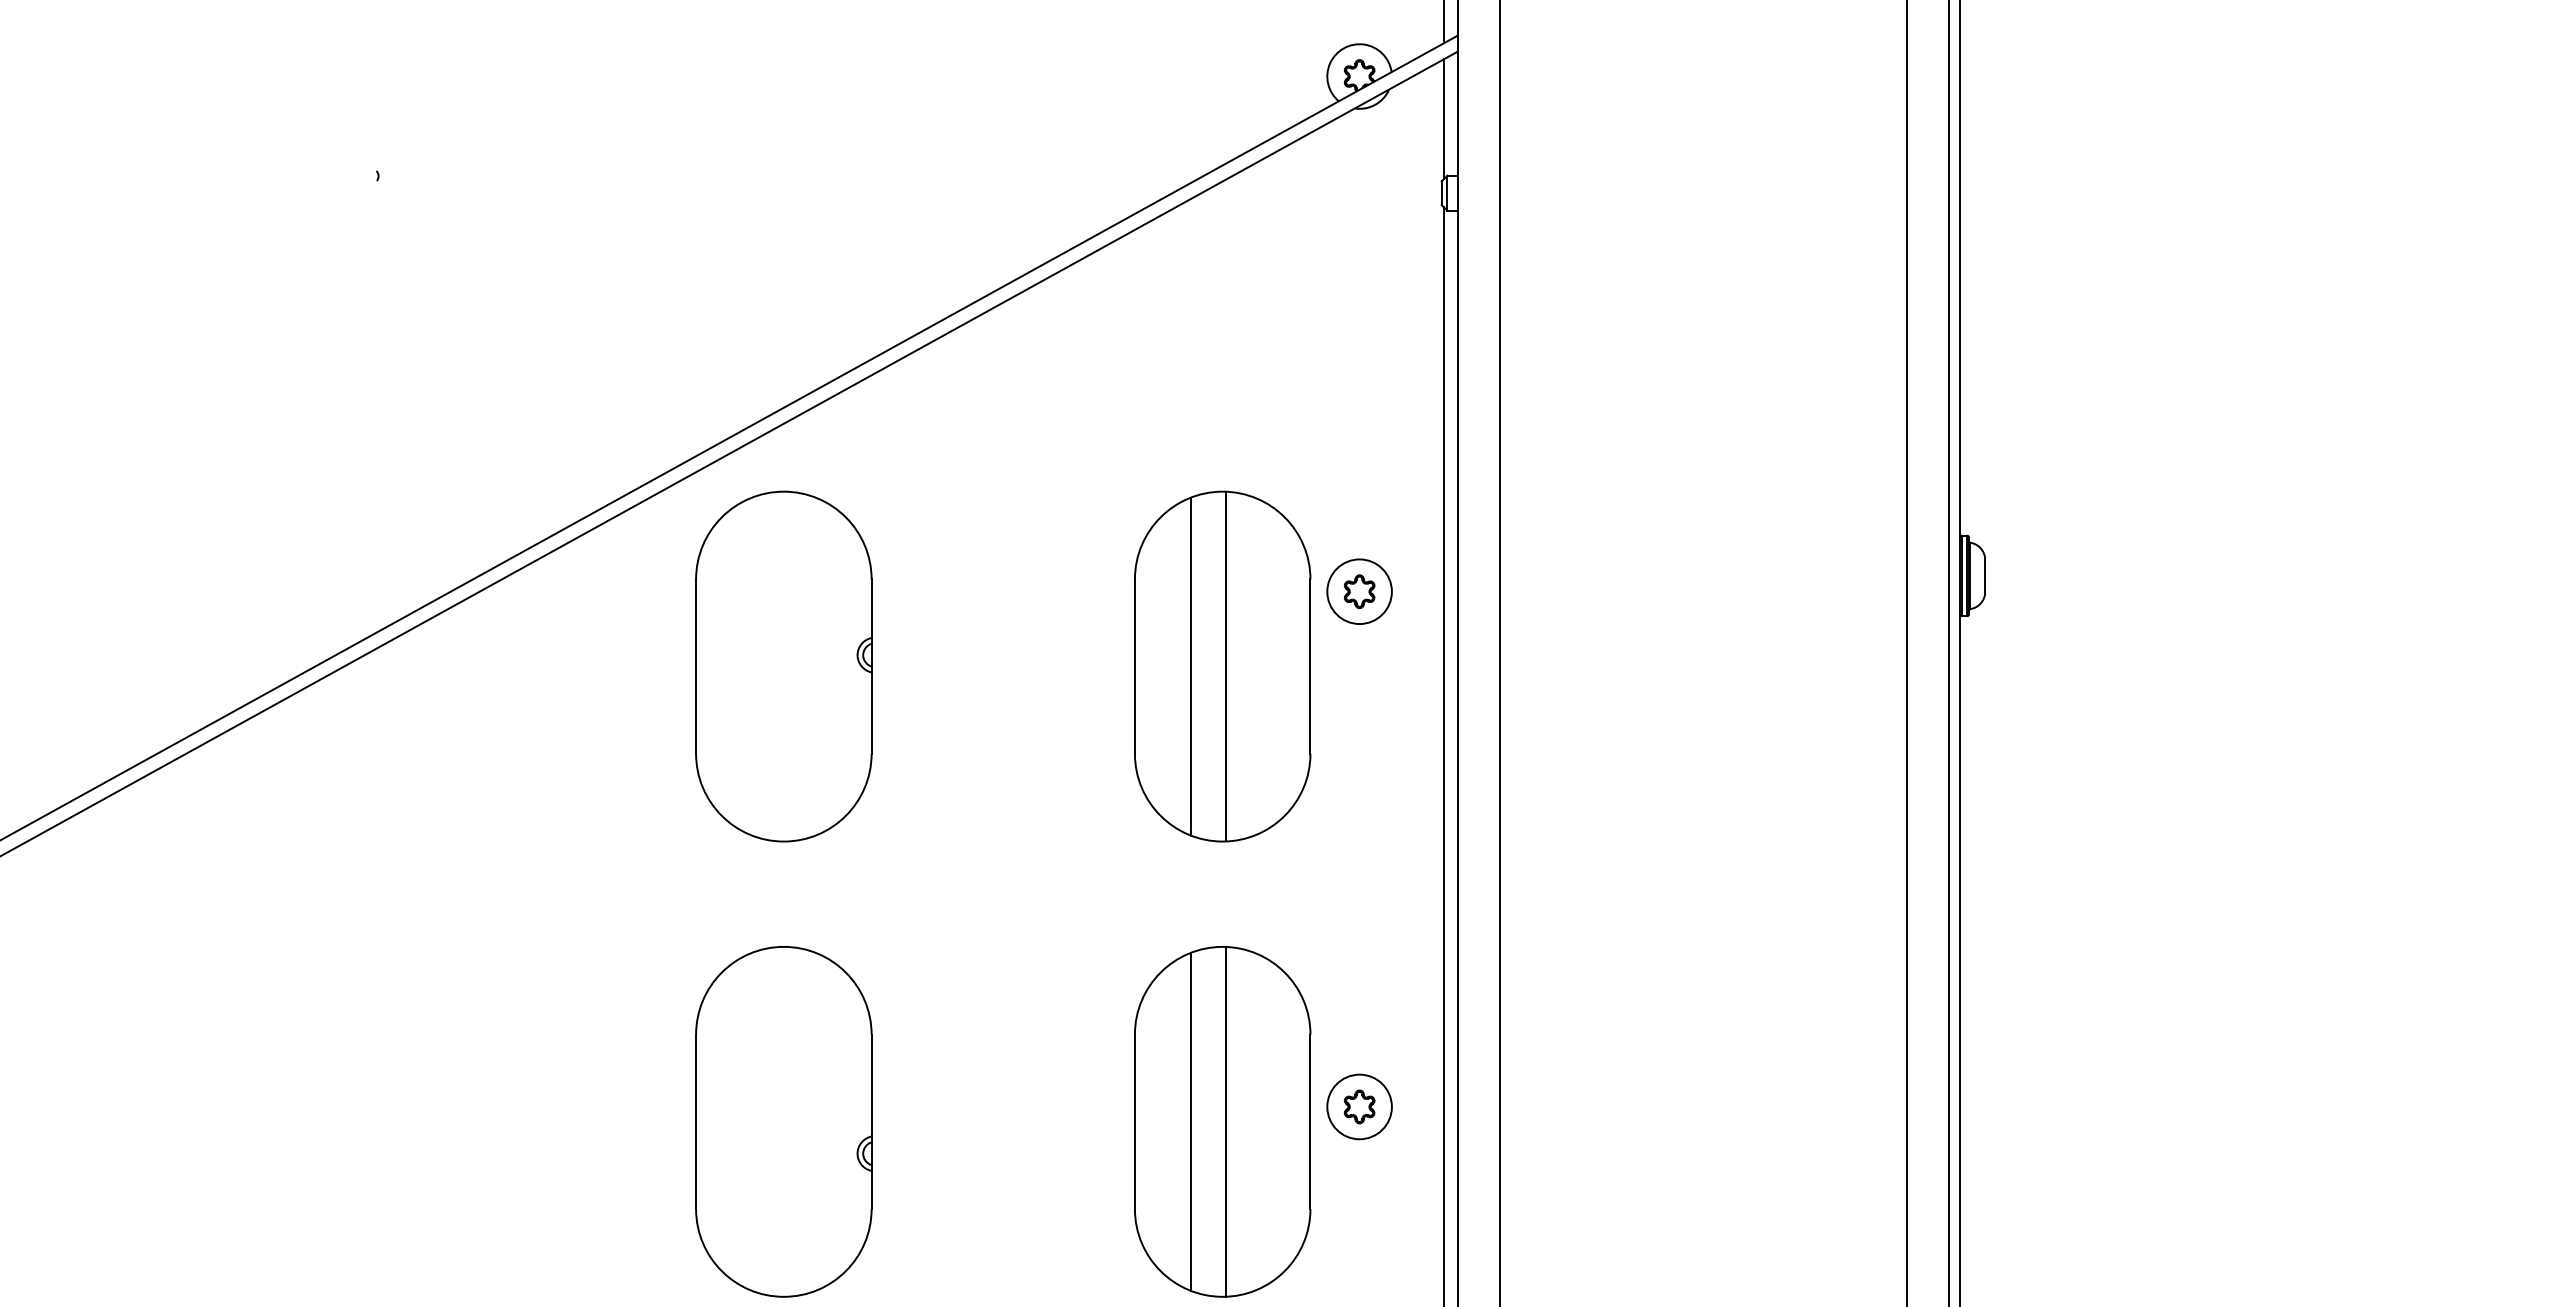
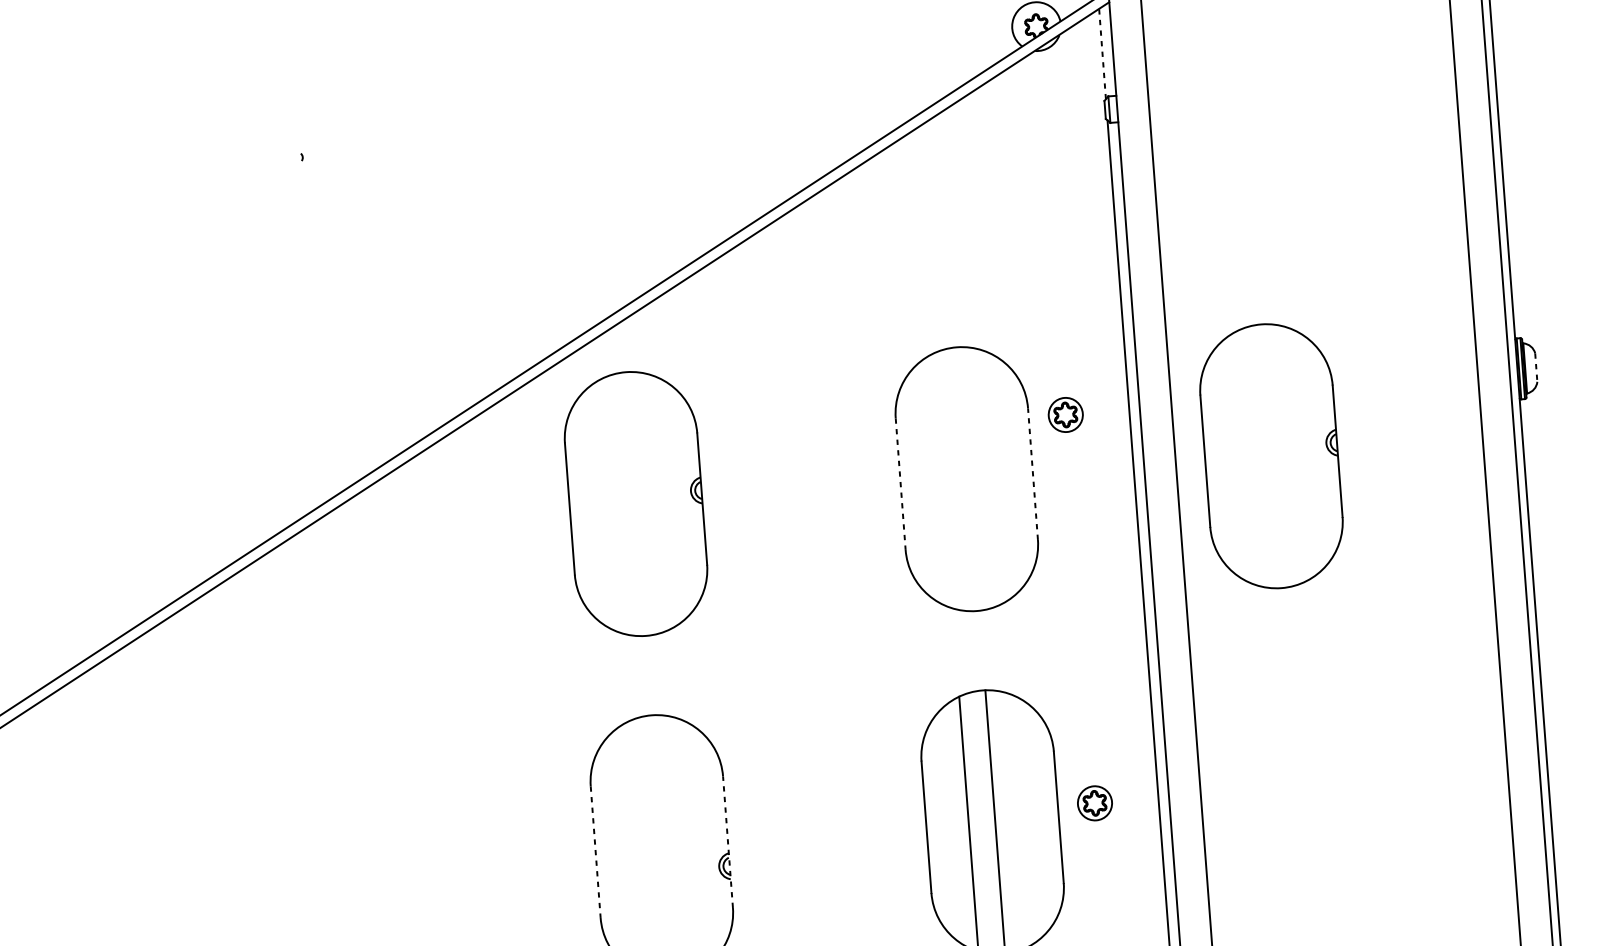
line: (1443, 119) -> (1102, 54), solid -> dashed
line: (1984, 575) -> (1535, 367), solid -> dashed
circle: (1359, 591) -> (1065, 414), size x0.7
line: (1191, 666) -> (943, 480), removed
line: (1226, 666) -> (969, 478), removed
line: (1310, 666) -> (1033, 474), solid -> dashed
part: (1626, 666) -> (1271, 456), added
line: (1134, 667) -> (900, 484), solid -> dashed
circle: (1359, 1106) -> (1094, 803), size x0.7
line: (871, 1121) -> (727, 841), solid -> dashed
line: (696, 1122) -> (596, 852), solid -> dashed

